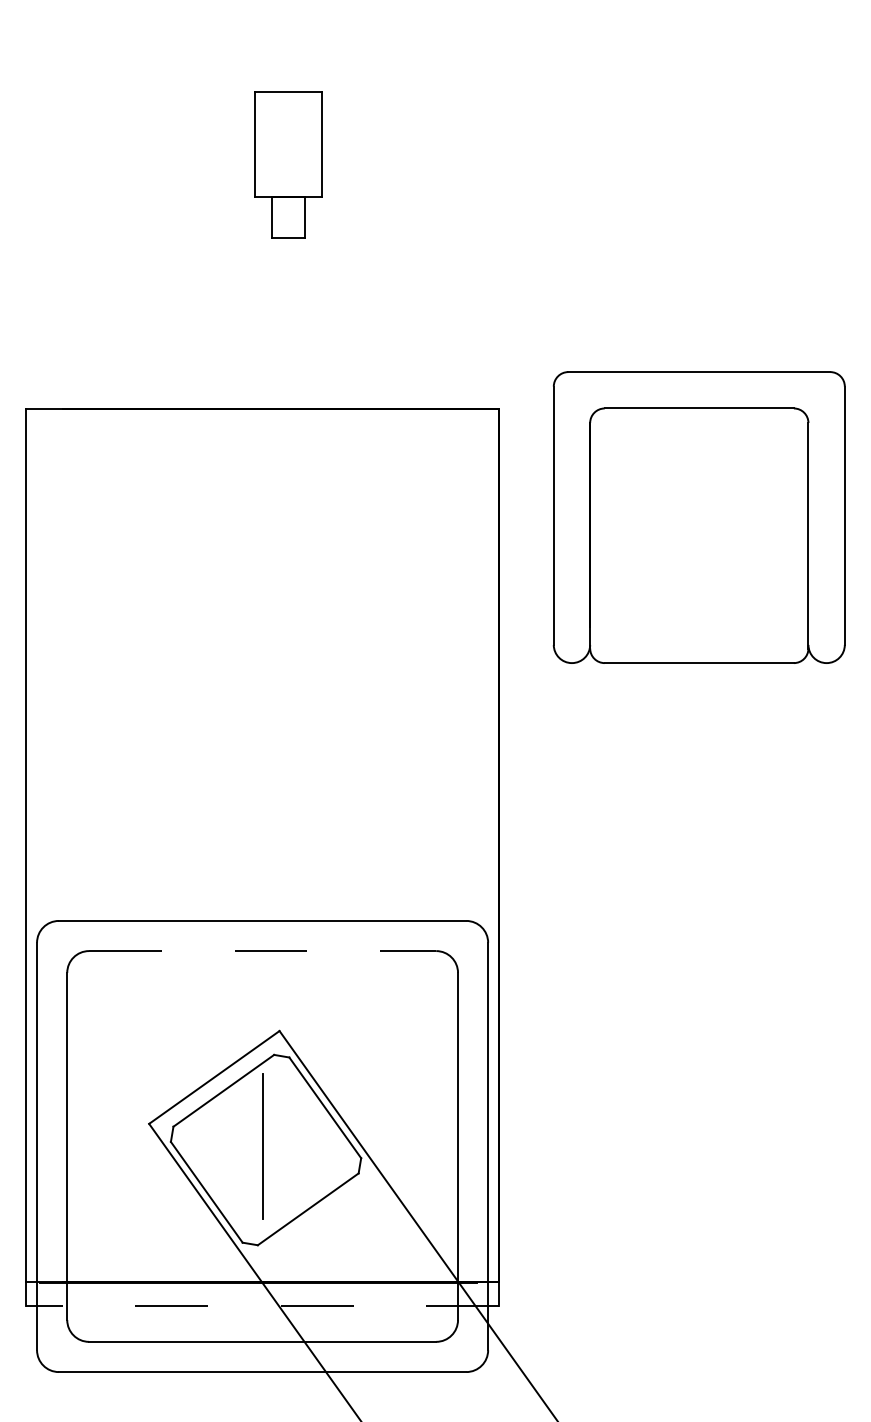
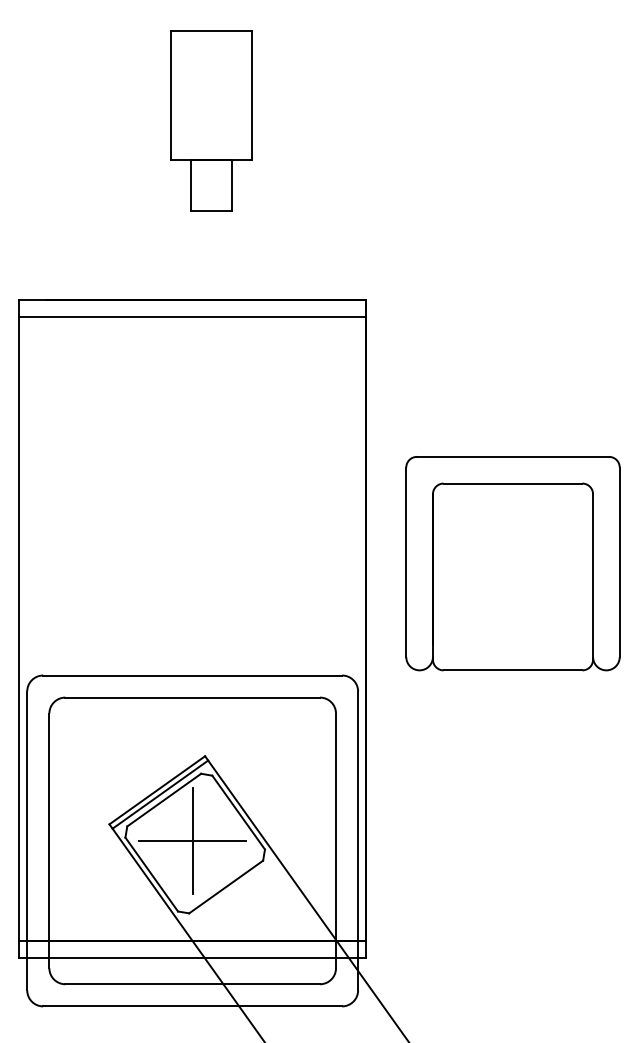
part: (288, 164) -> (211, 120), size x1.67
line: (262, 432) -> (192, 317), added
part: (698, 517) -> (512, 563), moved
line: (263, 950) -> (193, 697), dashed -> solid
line: (218, 1083) -> (160, 794), added
line: (262, 1145) -> (192, 840), added
line: (262, 1305) -> (192, 957), dashed -> solid

